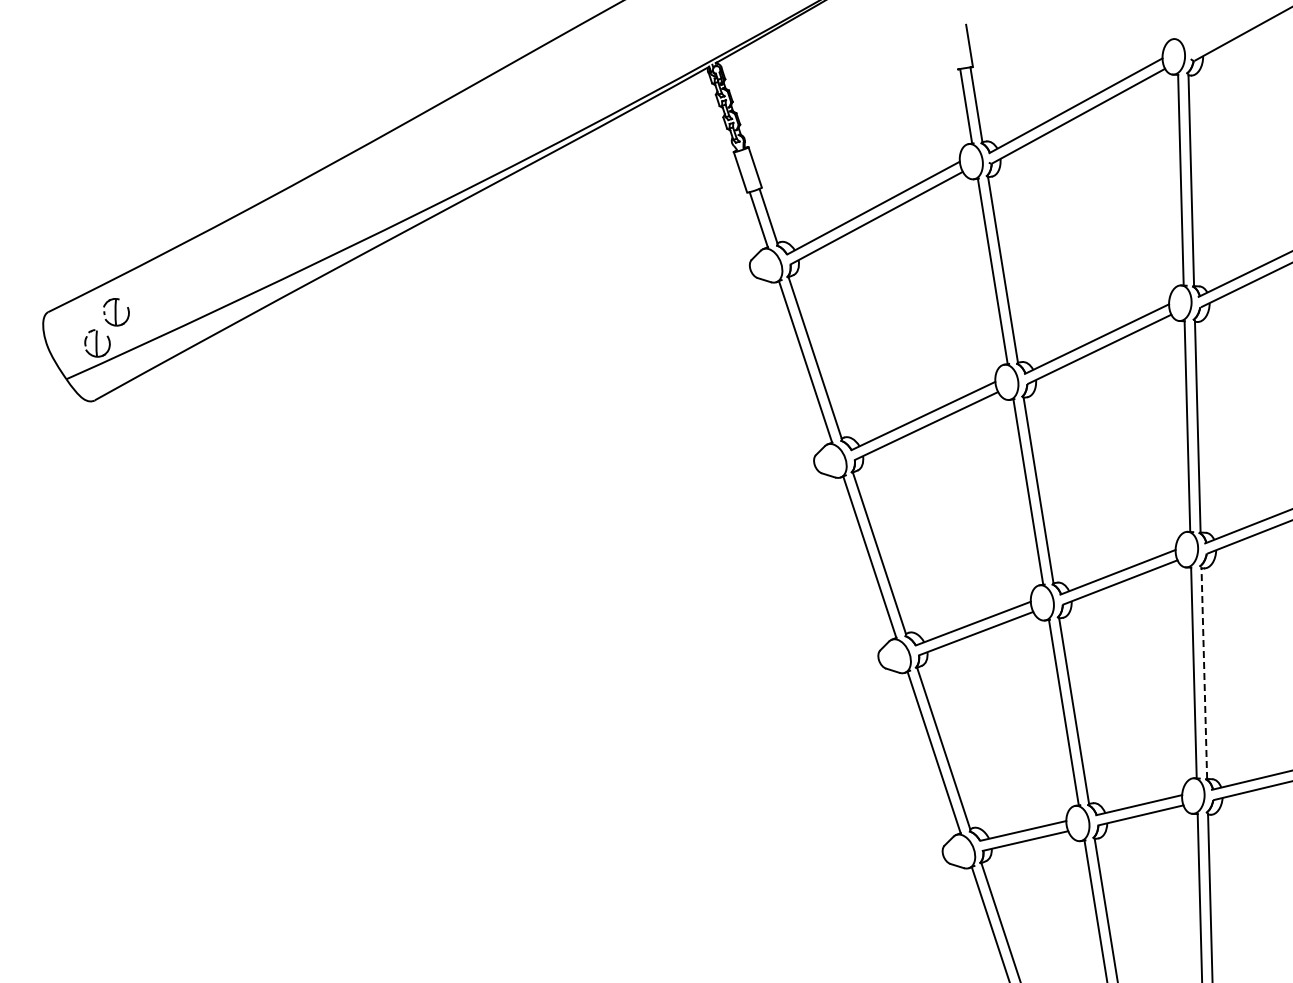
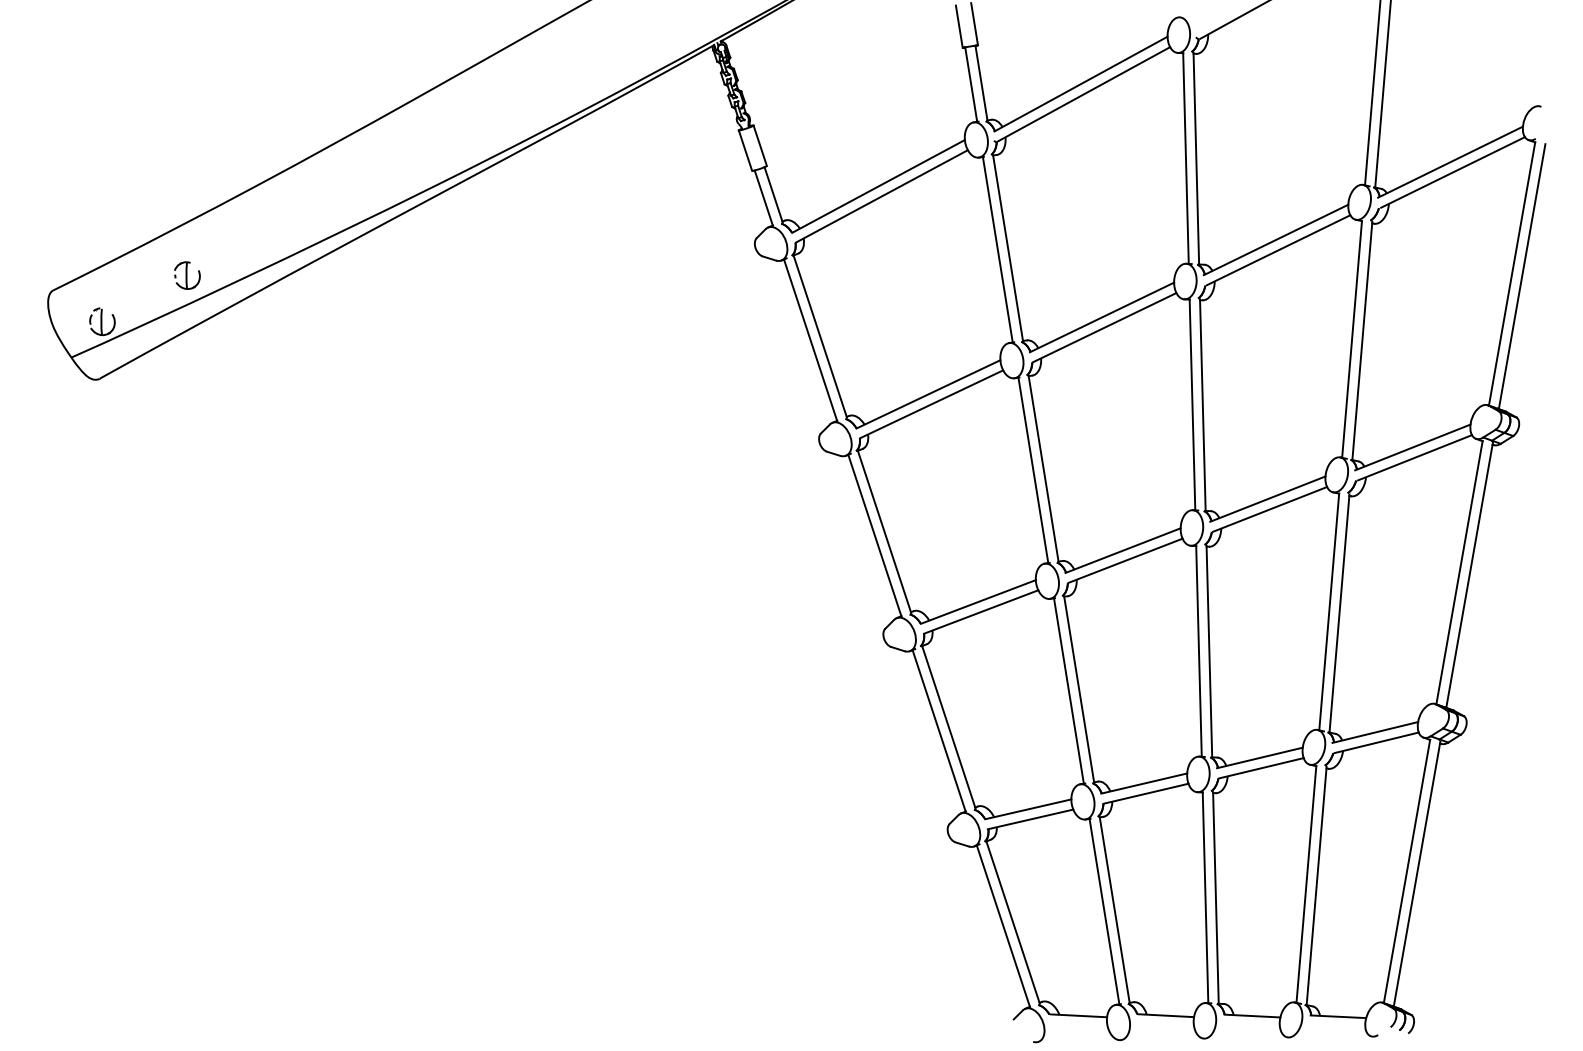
line: (953, 48) -> (958, 26), added
part: (116, 312) -> (187, 275), moved
line: (1204, 673) -> (1209, 651), dashed -> solid

